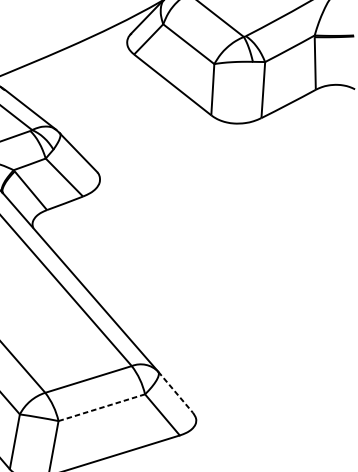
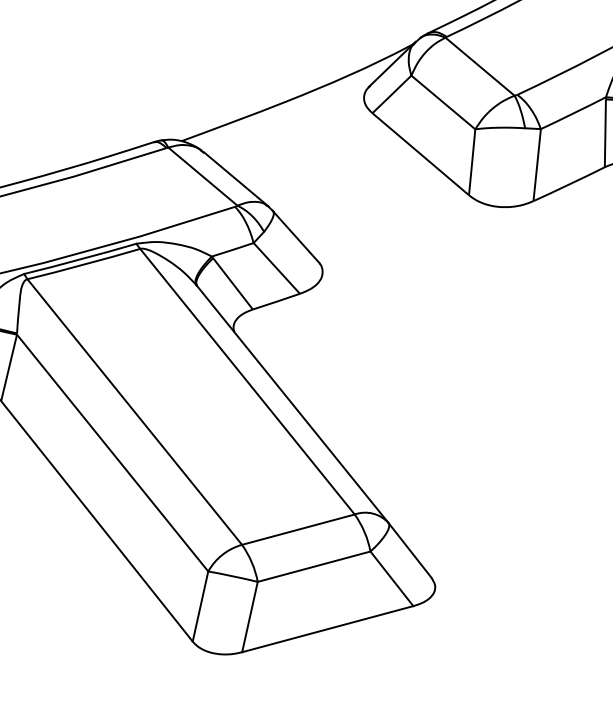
line: (175, 392) -> (409, 550), dashed -> solid
line: (102, 407) -> (314, 566), dashed -> solid

